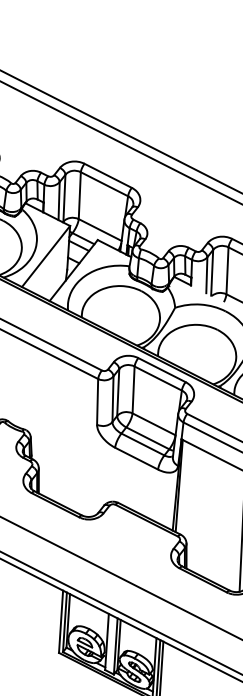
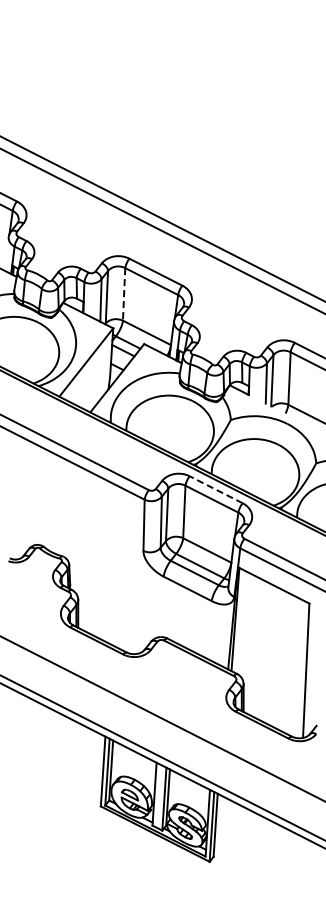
line: (80, 195) -> (124, 294), solid -> dashed
line: (162, 369) -> (216, 489), solid -> dashed

